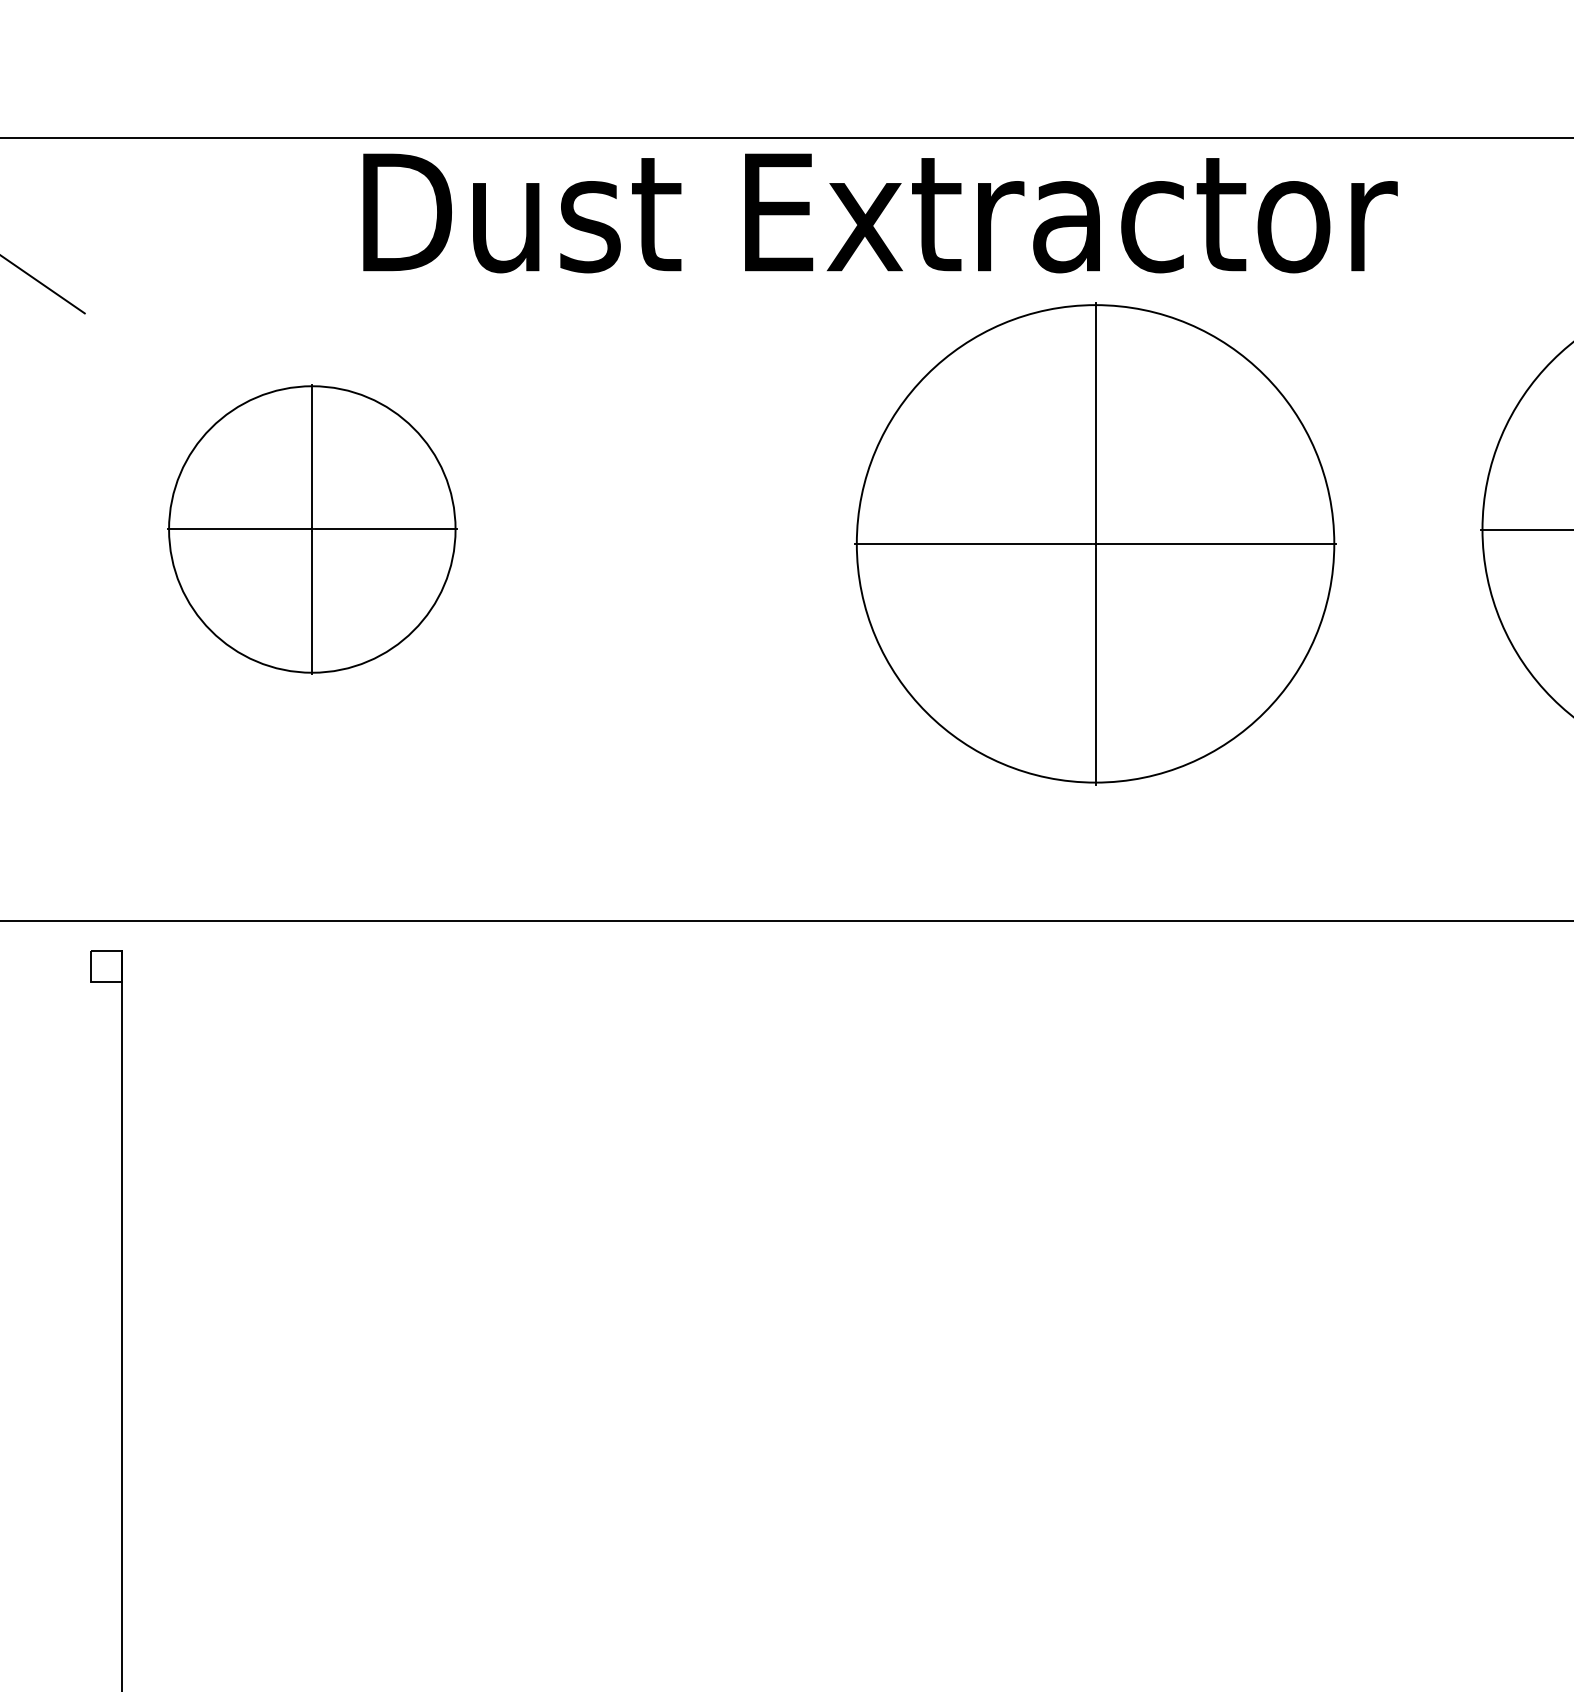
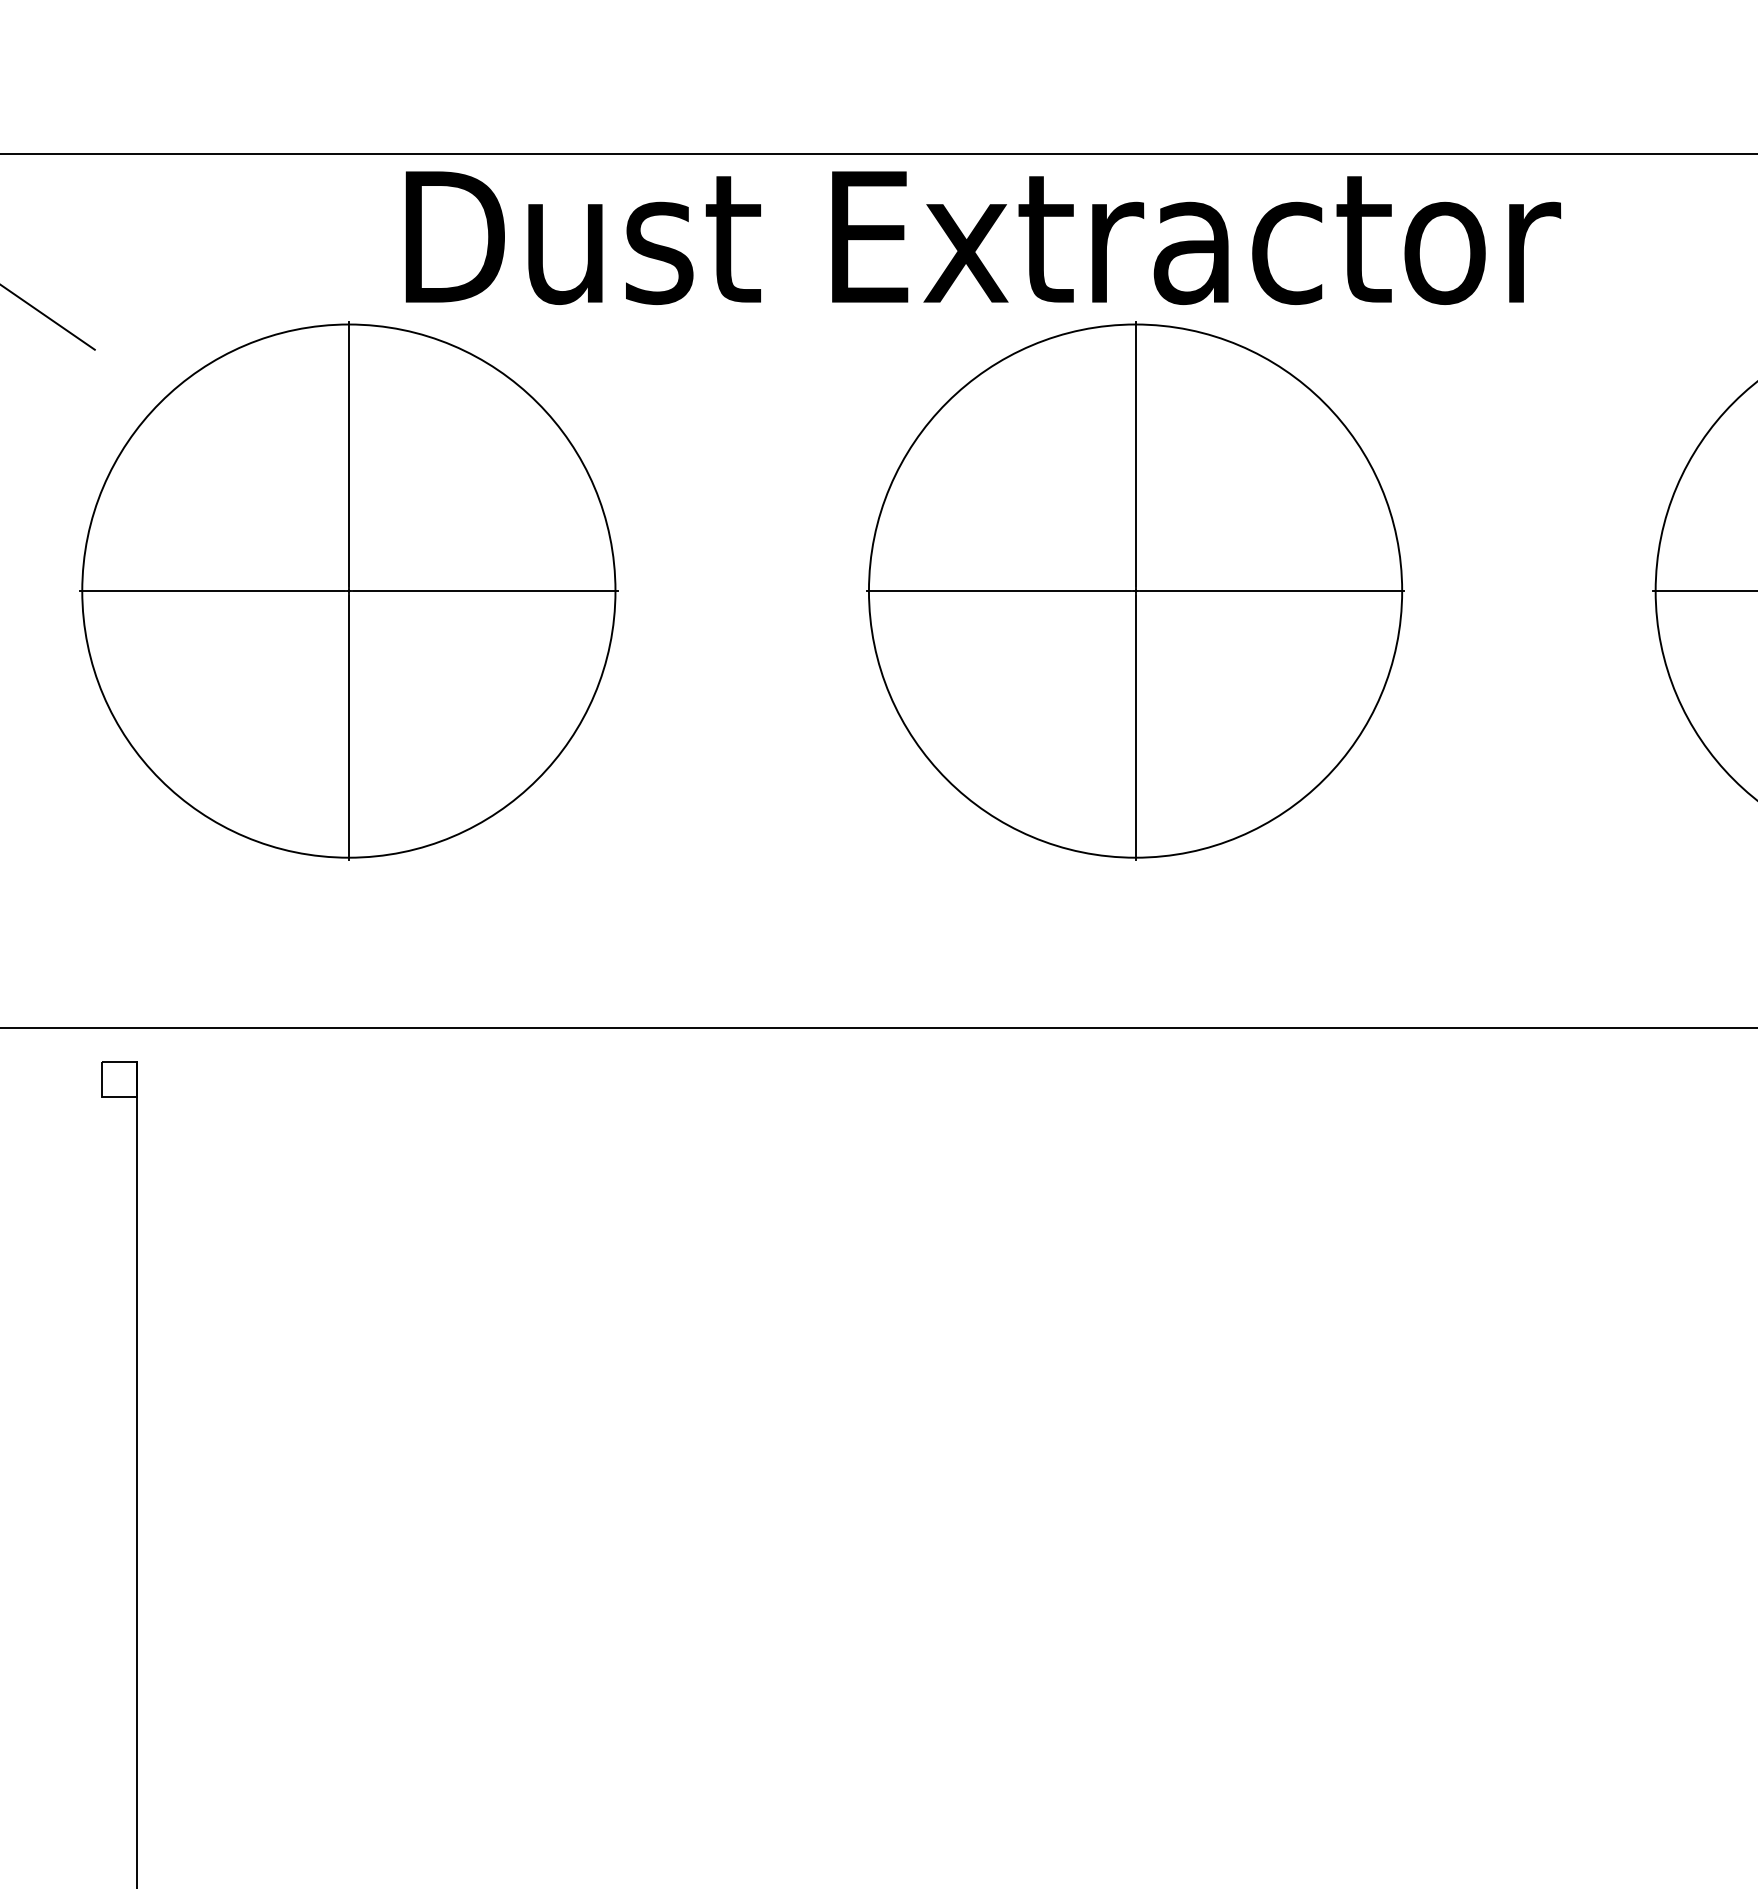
part: (311, 528) -> (348, 590), size x1.67
part: (1095, 543) -> (1135, 590), moved

